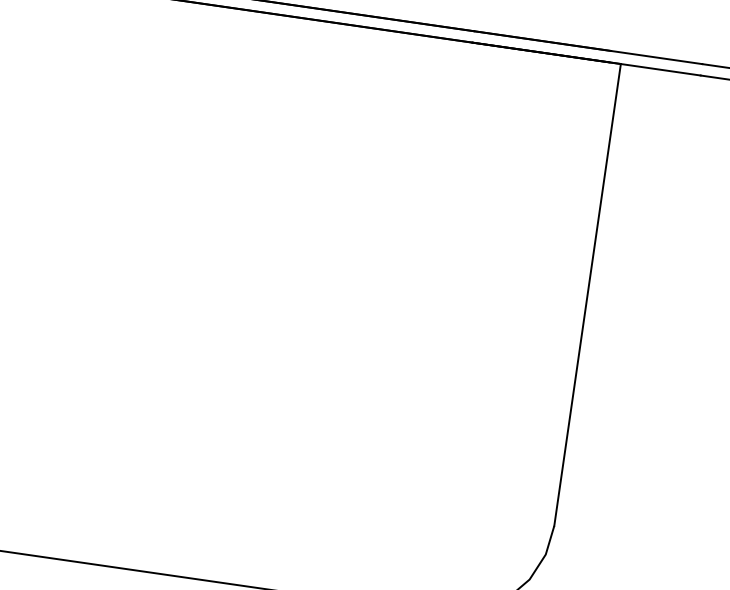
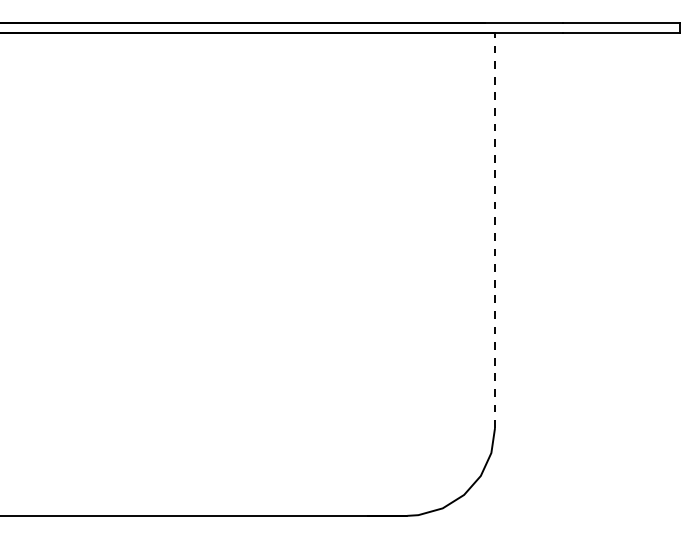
line: (588, 295) -> (495, 230), solid -> dashed

